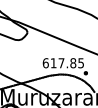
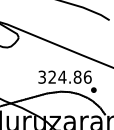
text: (63, 63) -> (64, 77), 617.85 -> 324.86

